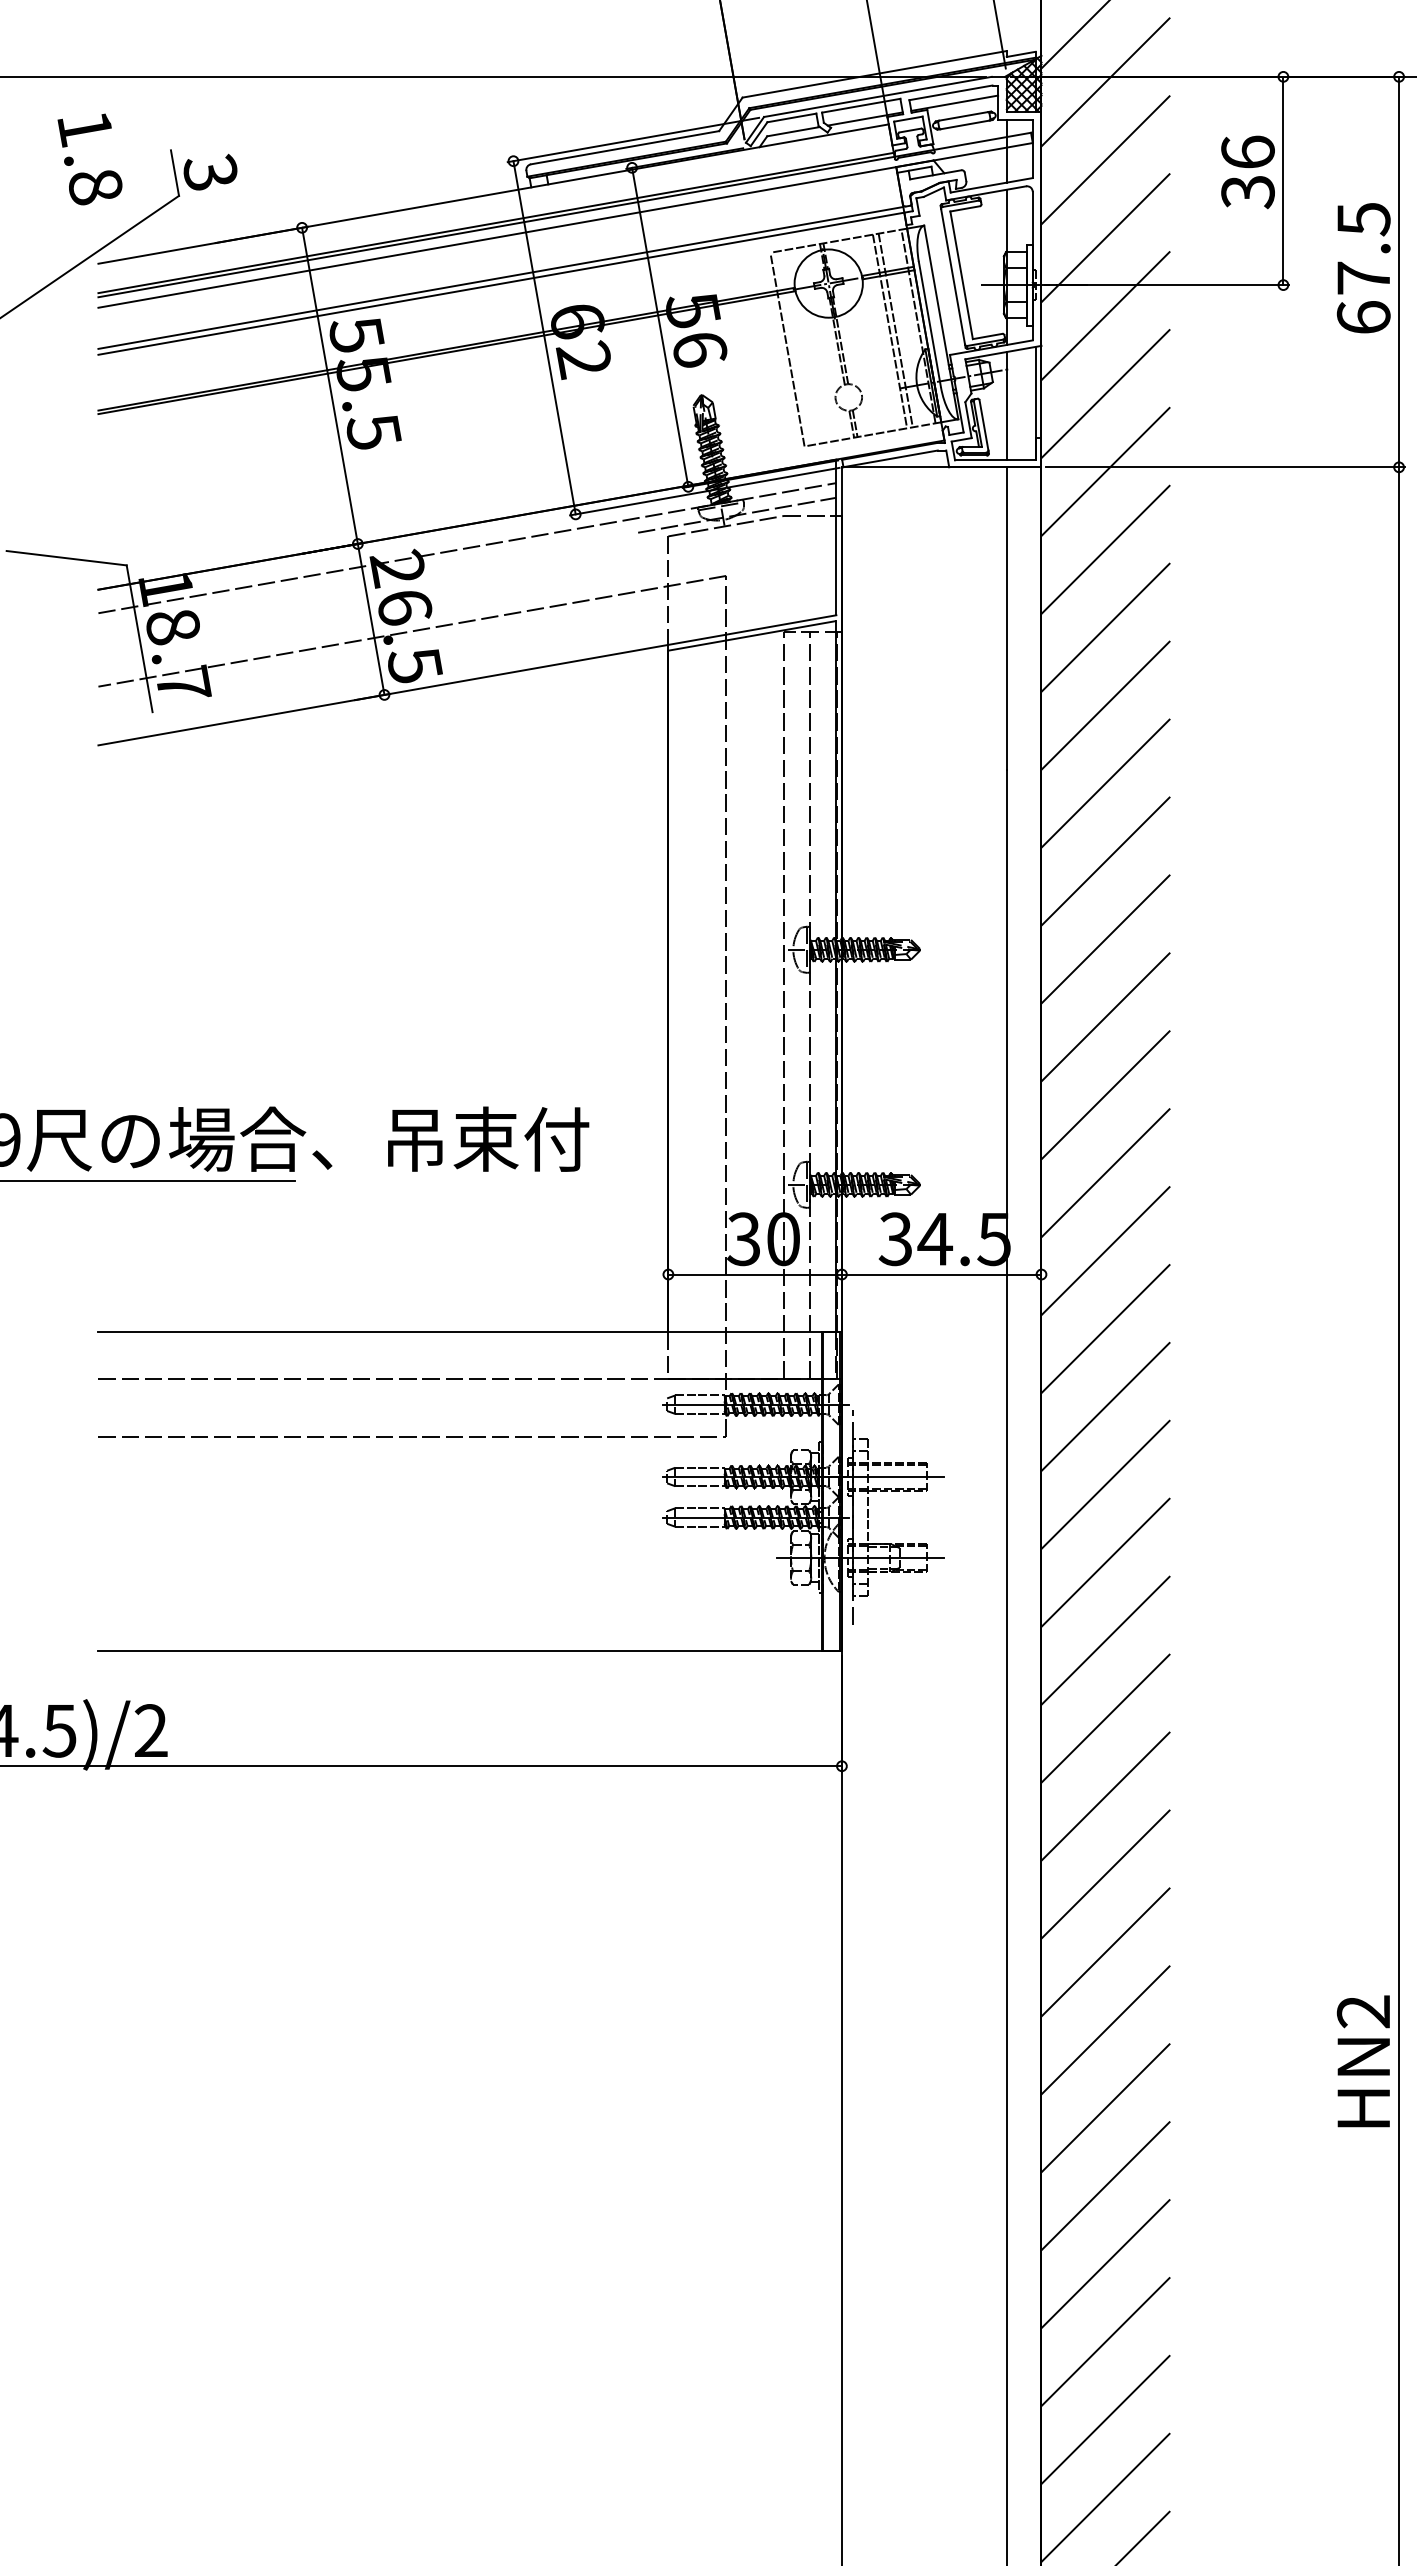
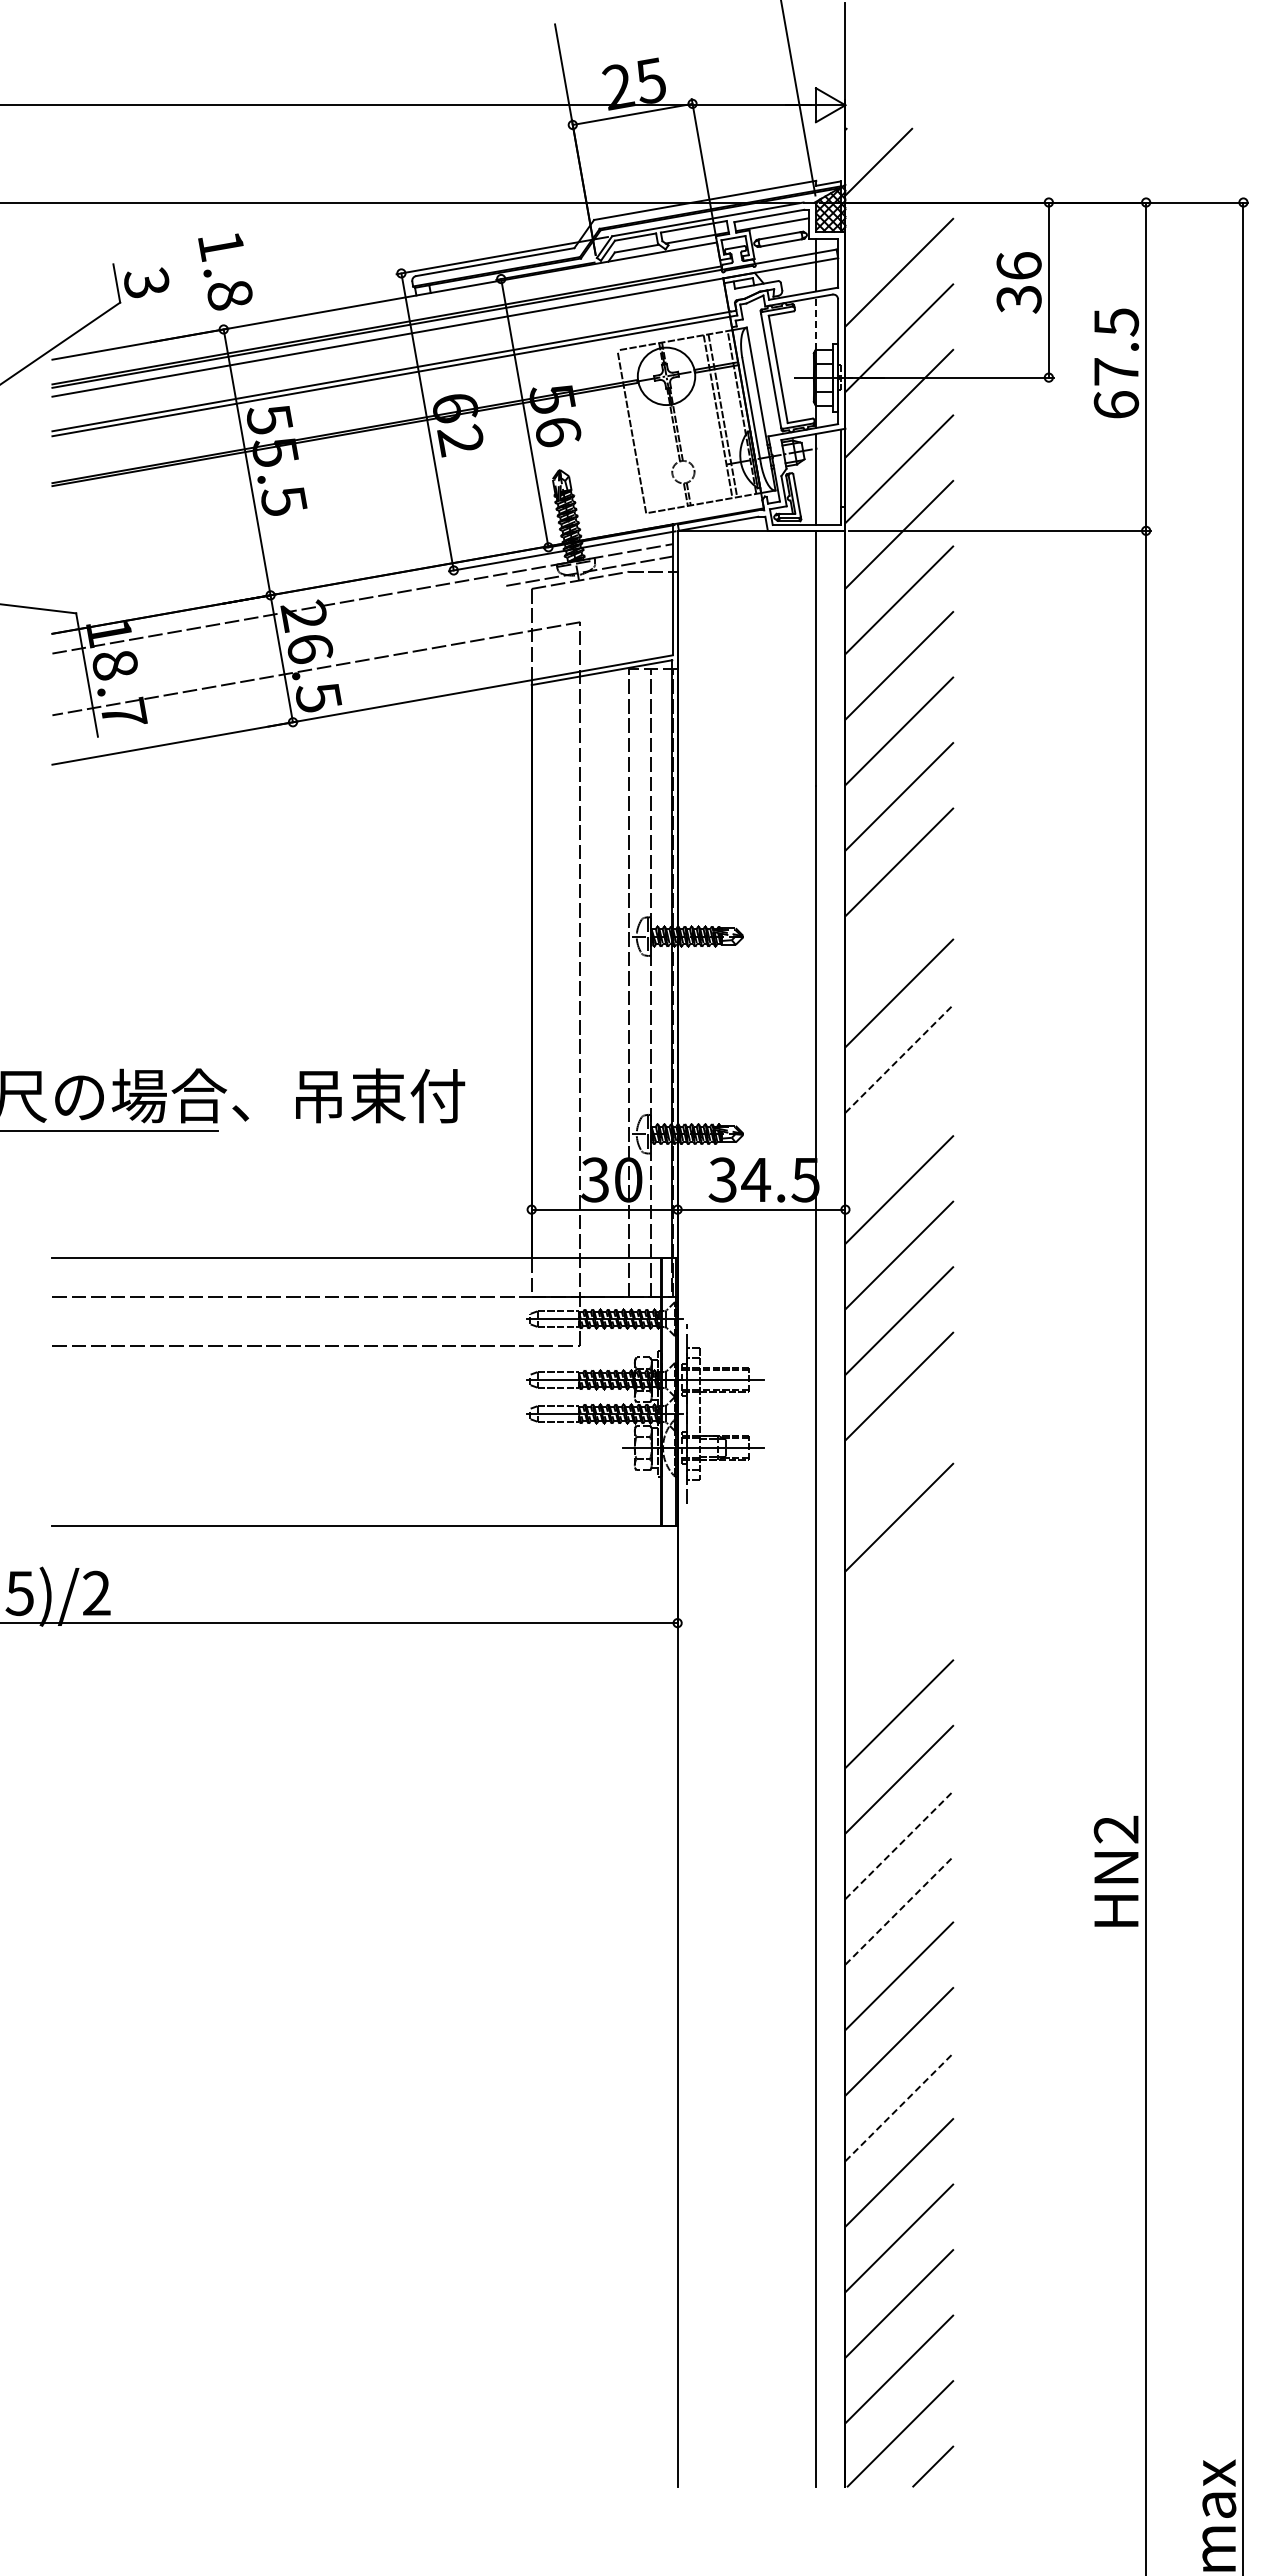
line: (1105, 82) -> (899, 207), removed
text: (90, 158) -> (225, 271), moved
line: (1007, 220) -> (816, 323), solid -> dashed
line: (1105, 938) -> (899, 927), removed
line: (1105, 1094) -> (899, 1058), solid -> dashed
line: (1105, 1173) -> (899, 1124), removed
line: (1105, 1562) -> (899, 1451), removed
line: (1105, 1719) -> (899, 1583), removed
line: (1105, 1796) -> (899, 1648), removed
line: (1105, 2029) -> (899, 1844), solid -> dashed
line: (1105, 2107) -> (899, 1910), solid -> dashed
line: (1105, 2342) -> (899, 2107), solid -> dashed

